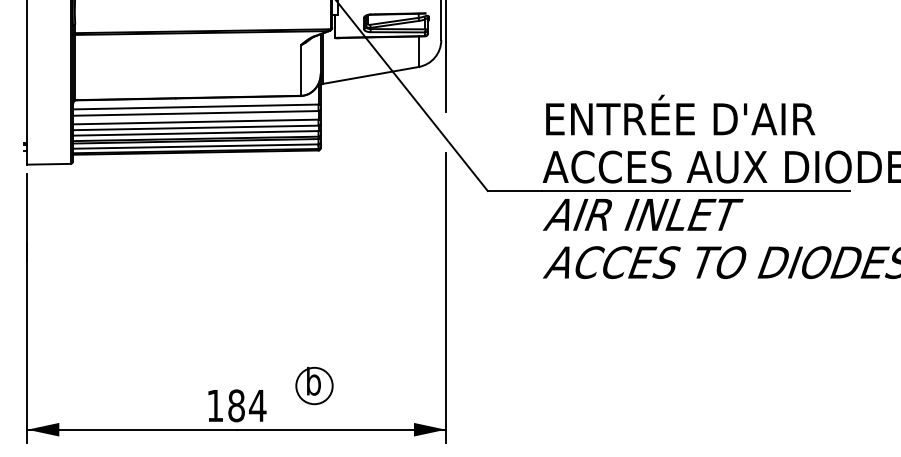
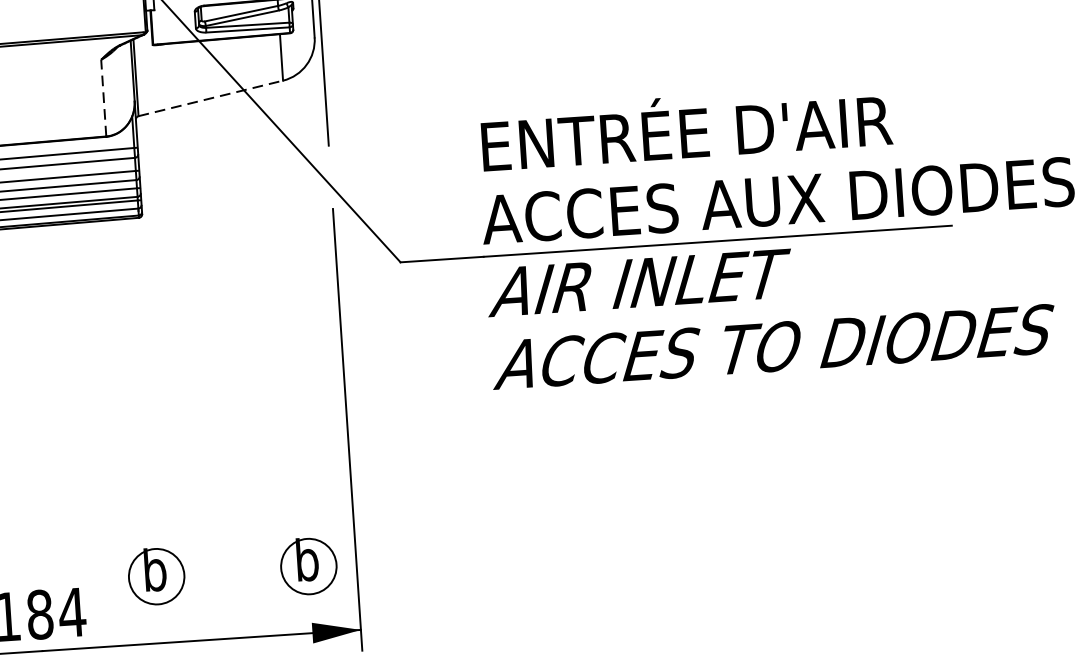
line: (300, 70) -> (103, 97), solid -> dashed
line: (370, 75) -> (210, 98), solid -> dashed
part: (414, 385) -> (308, 565), added

